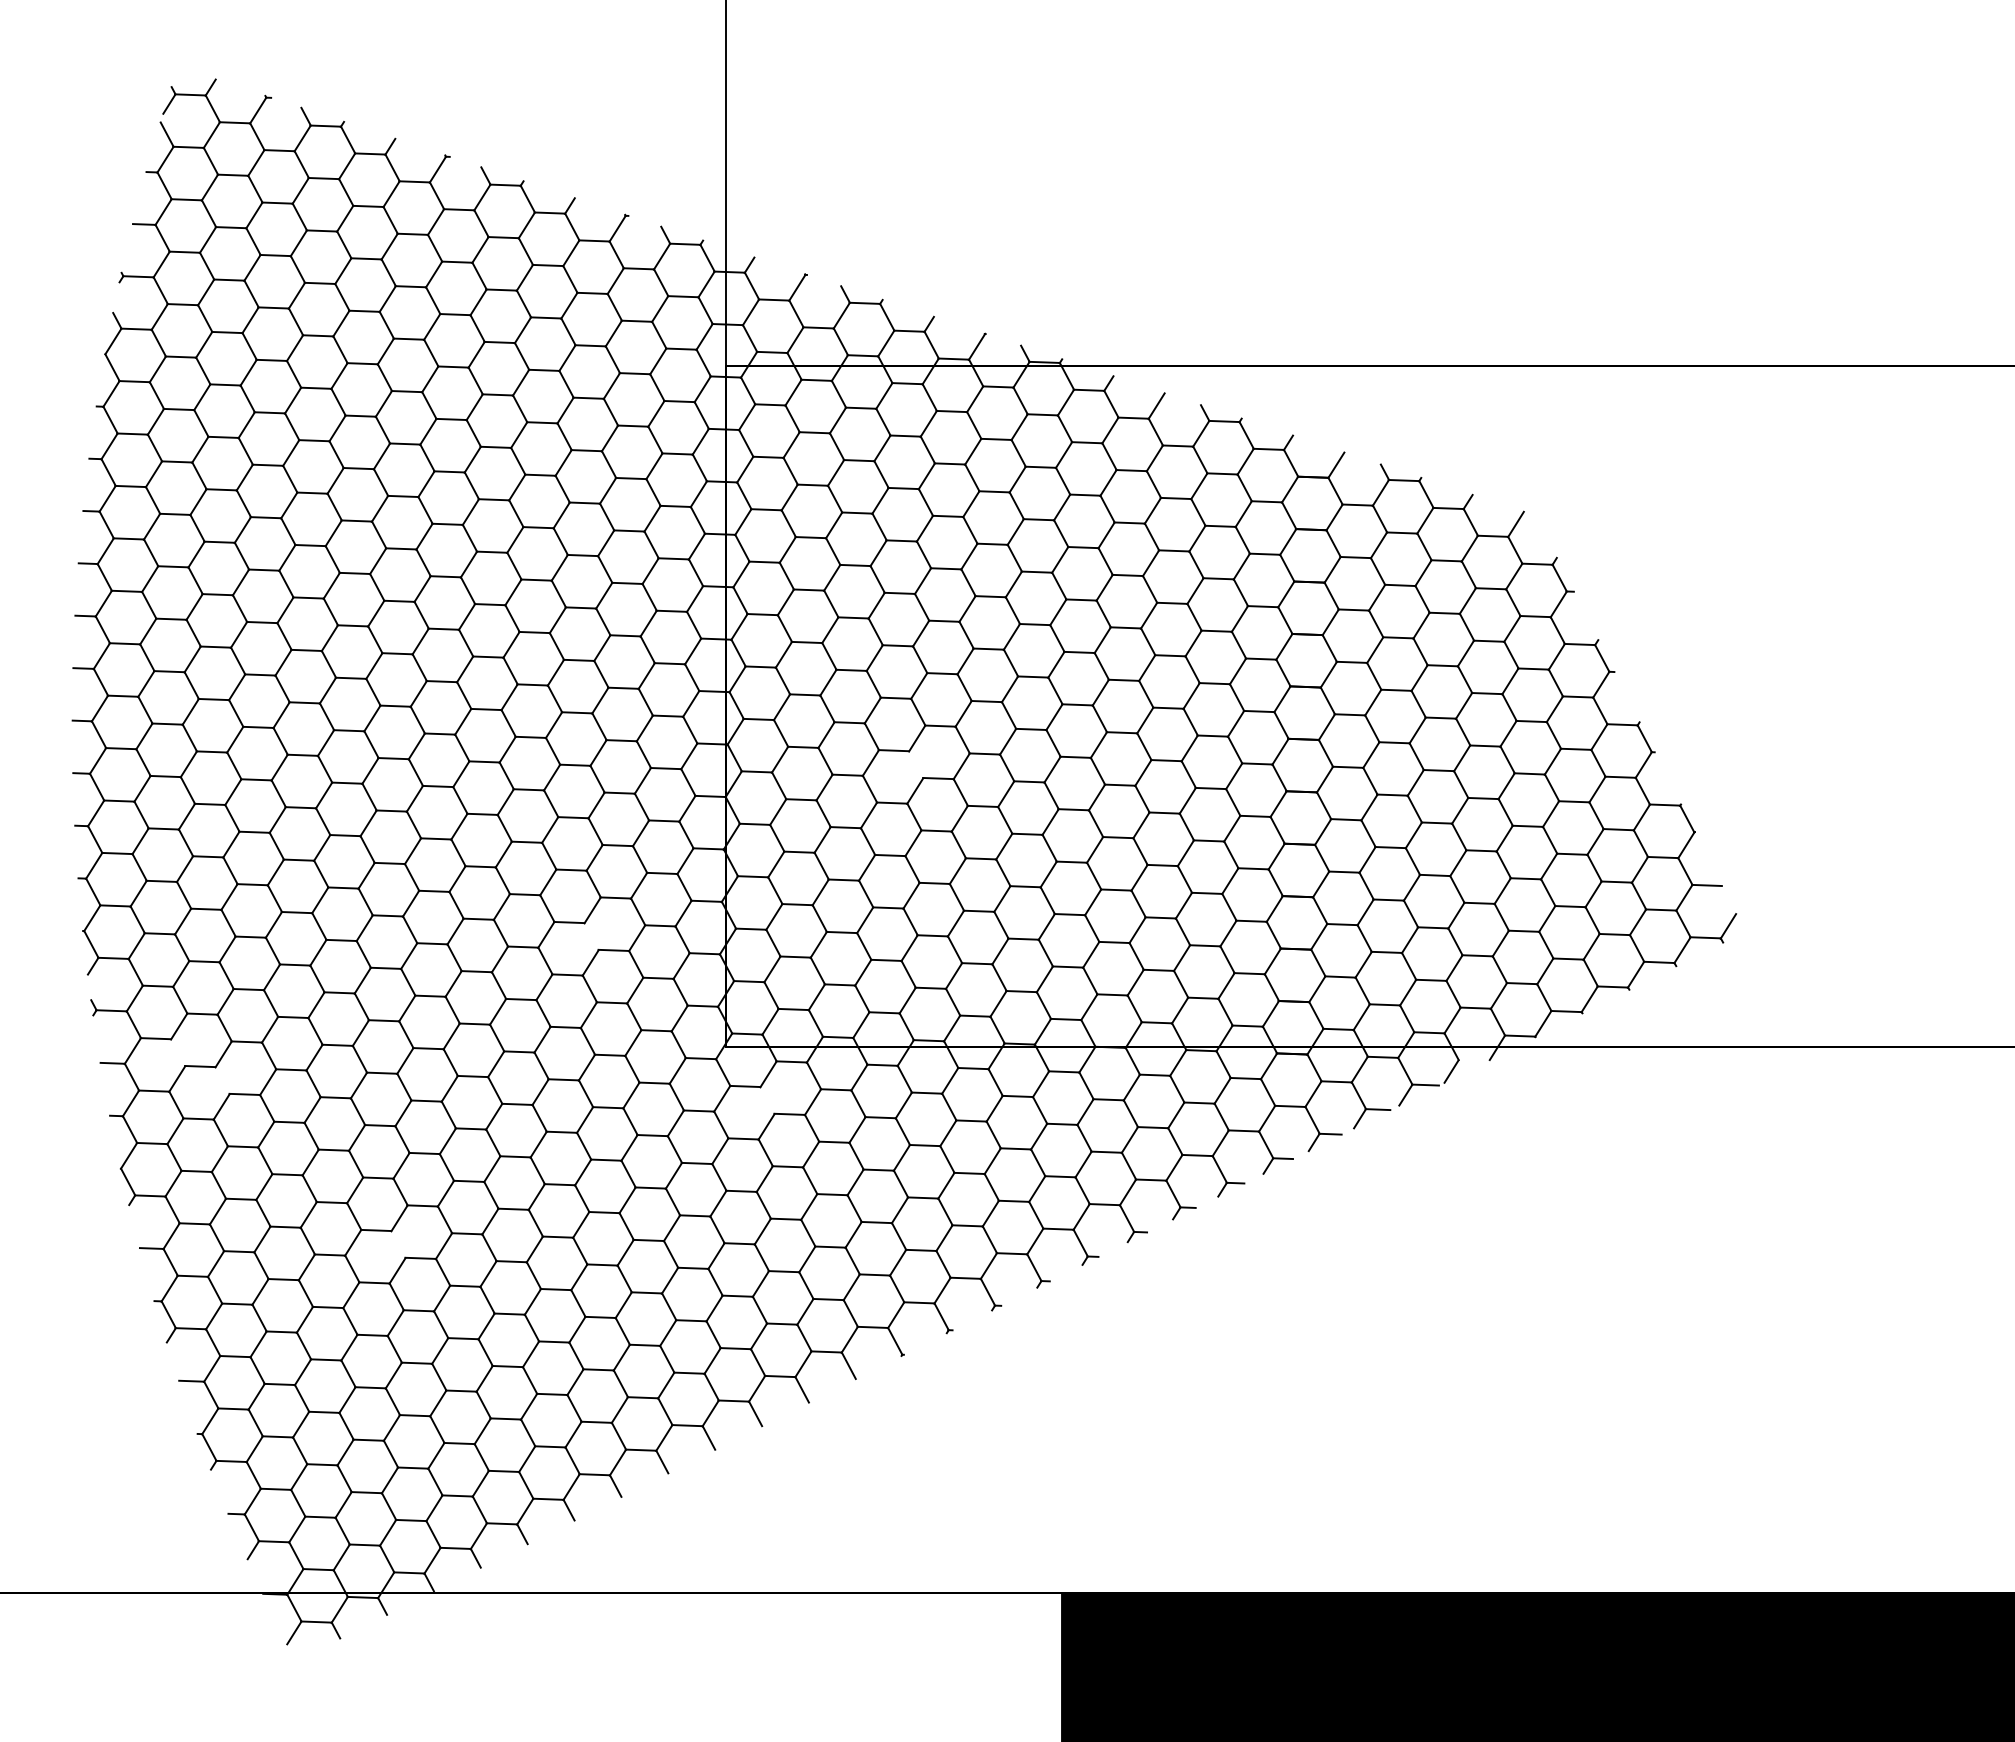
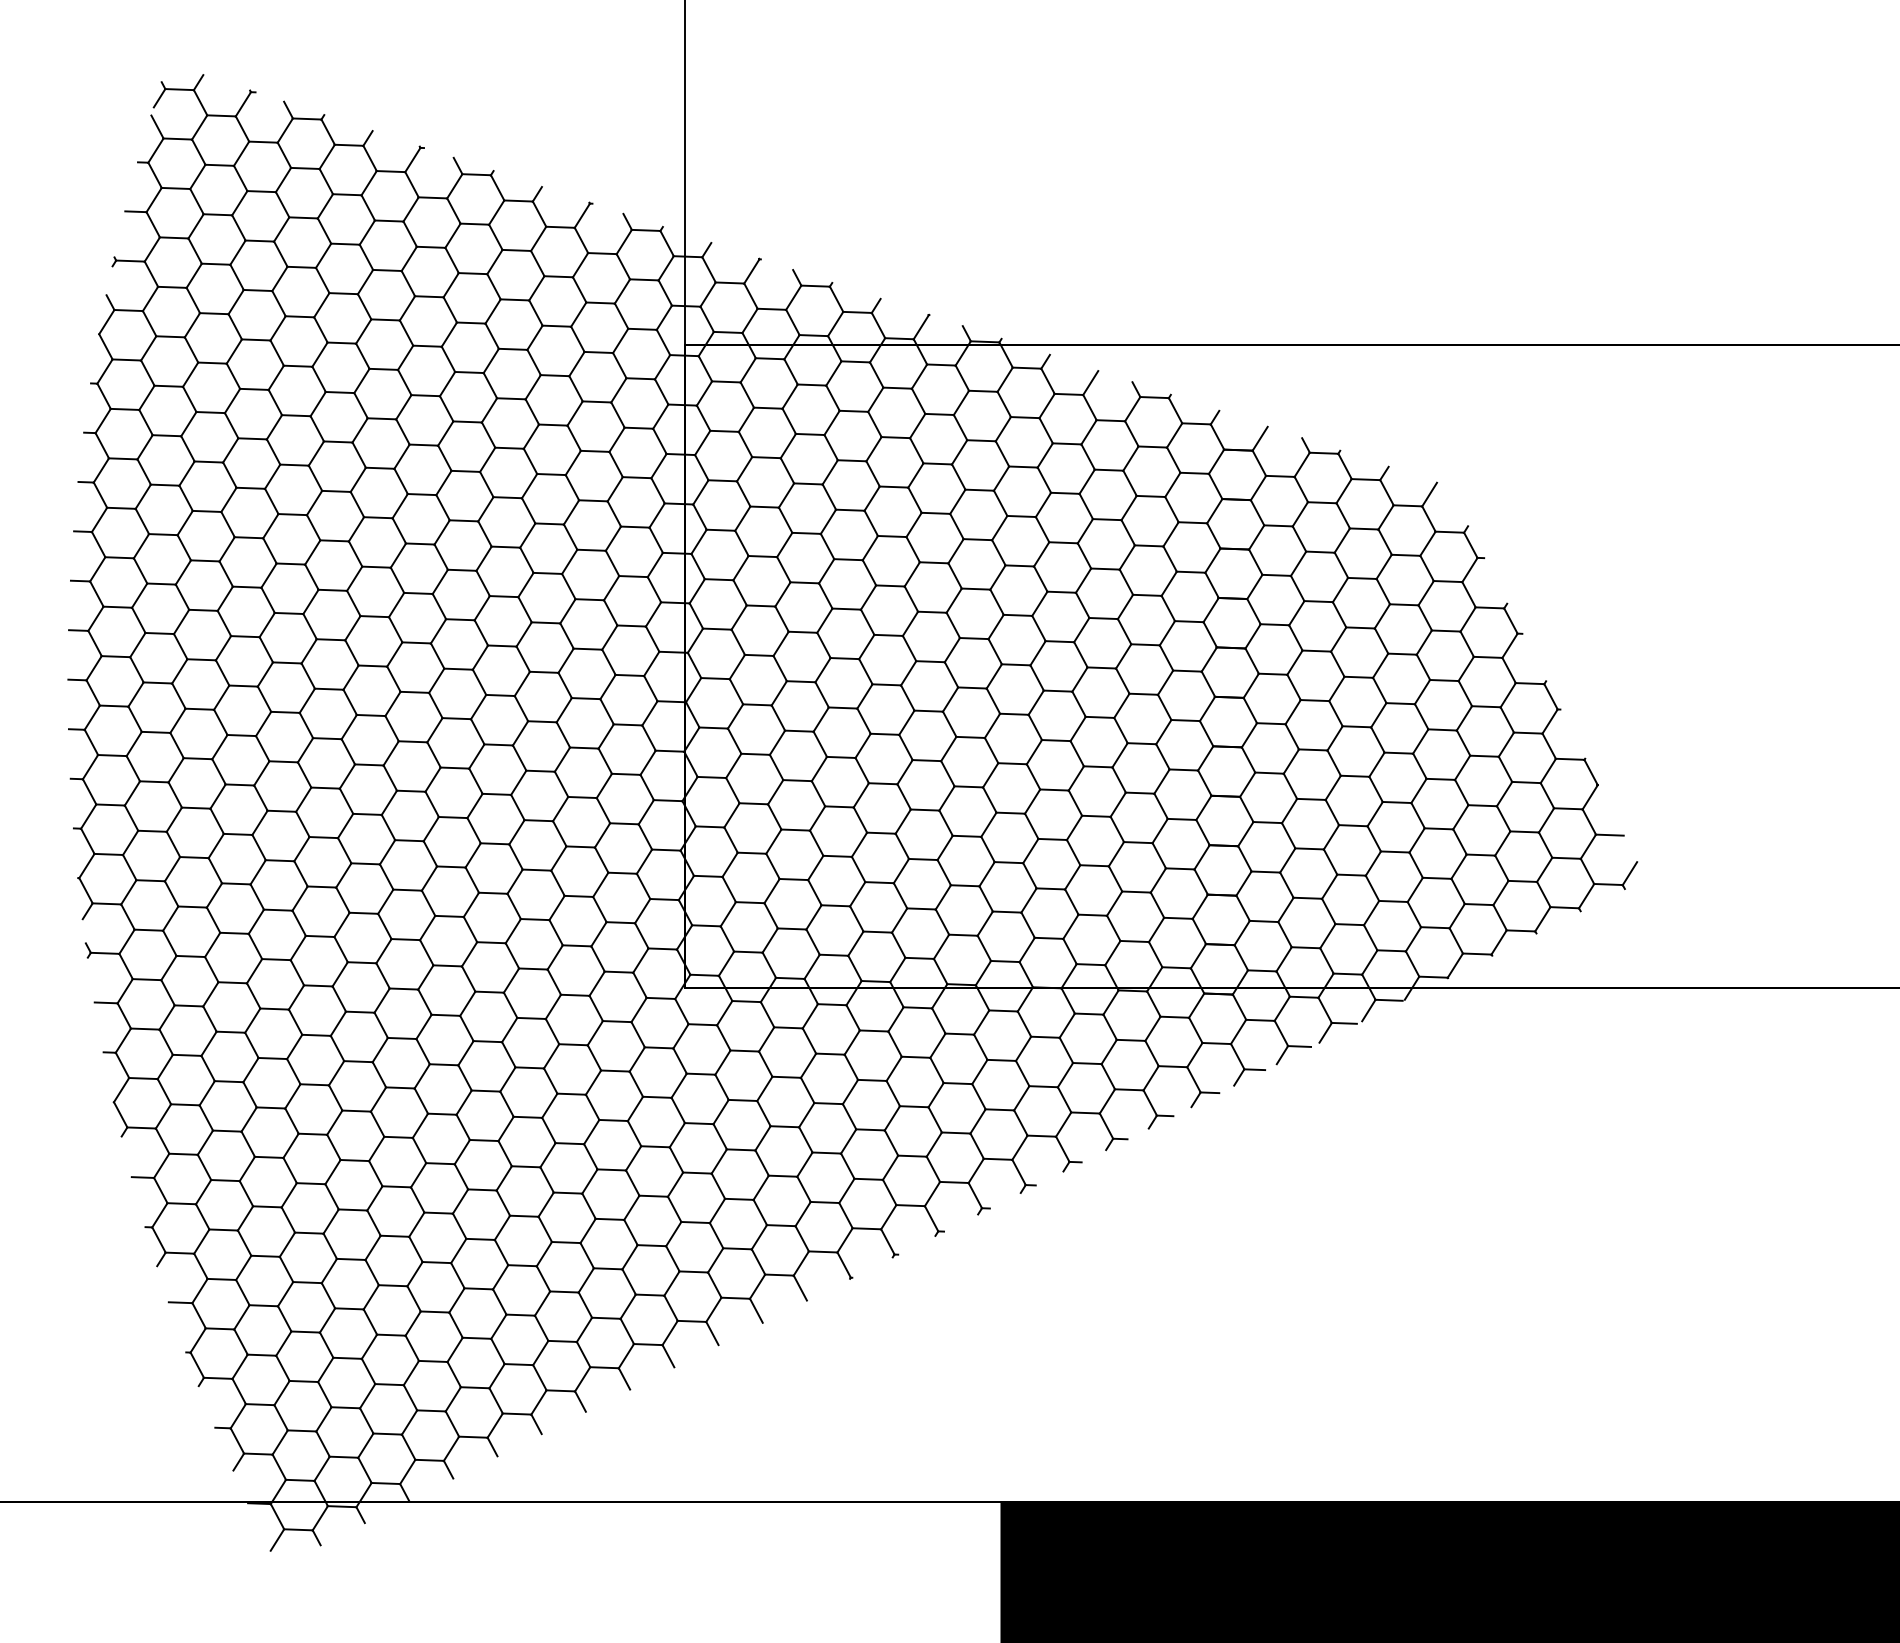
line: (916, 764) -> (864, 721), added
line: (591, 936) -> (557, 883), added
line: (178, 1052) -> (168, 992), added
line: (1472, 1060) -> (1388, 1000), added
line: (222, 1080) -> (209, 1019), added
line: (767, 1100) -> (723, 1037), added
line: (398, 1244) -> (375, 1173), added

